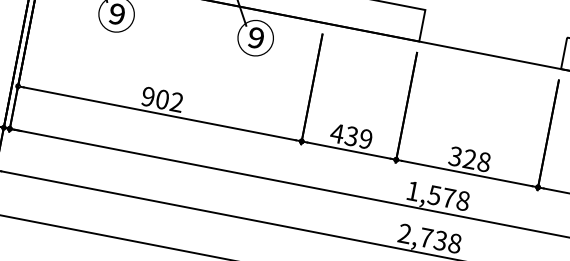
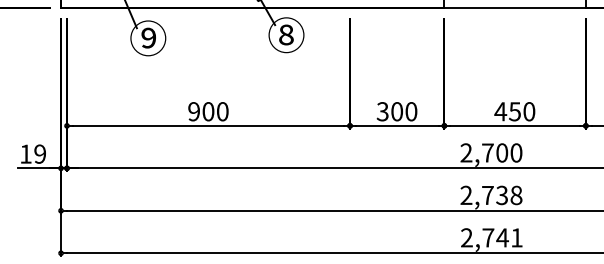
text: (255, 38) -> (286, 35), ⑨ -> ⑧
text: (176, 102) -> (222, 111), 902 -> 900
text: (351, 136) -> (396, 111), 439 -> 300
text: (469, 159) -> (514, 111), 328 -> 450
text: (438, 195) -> (491, 152), 1,578 -> 2,700

